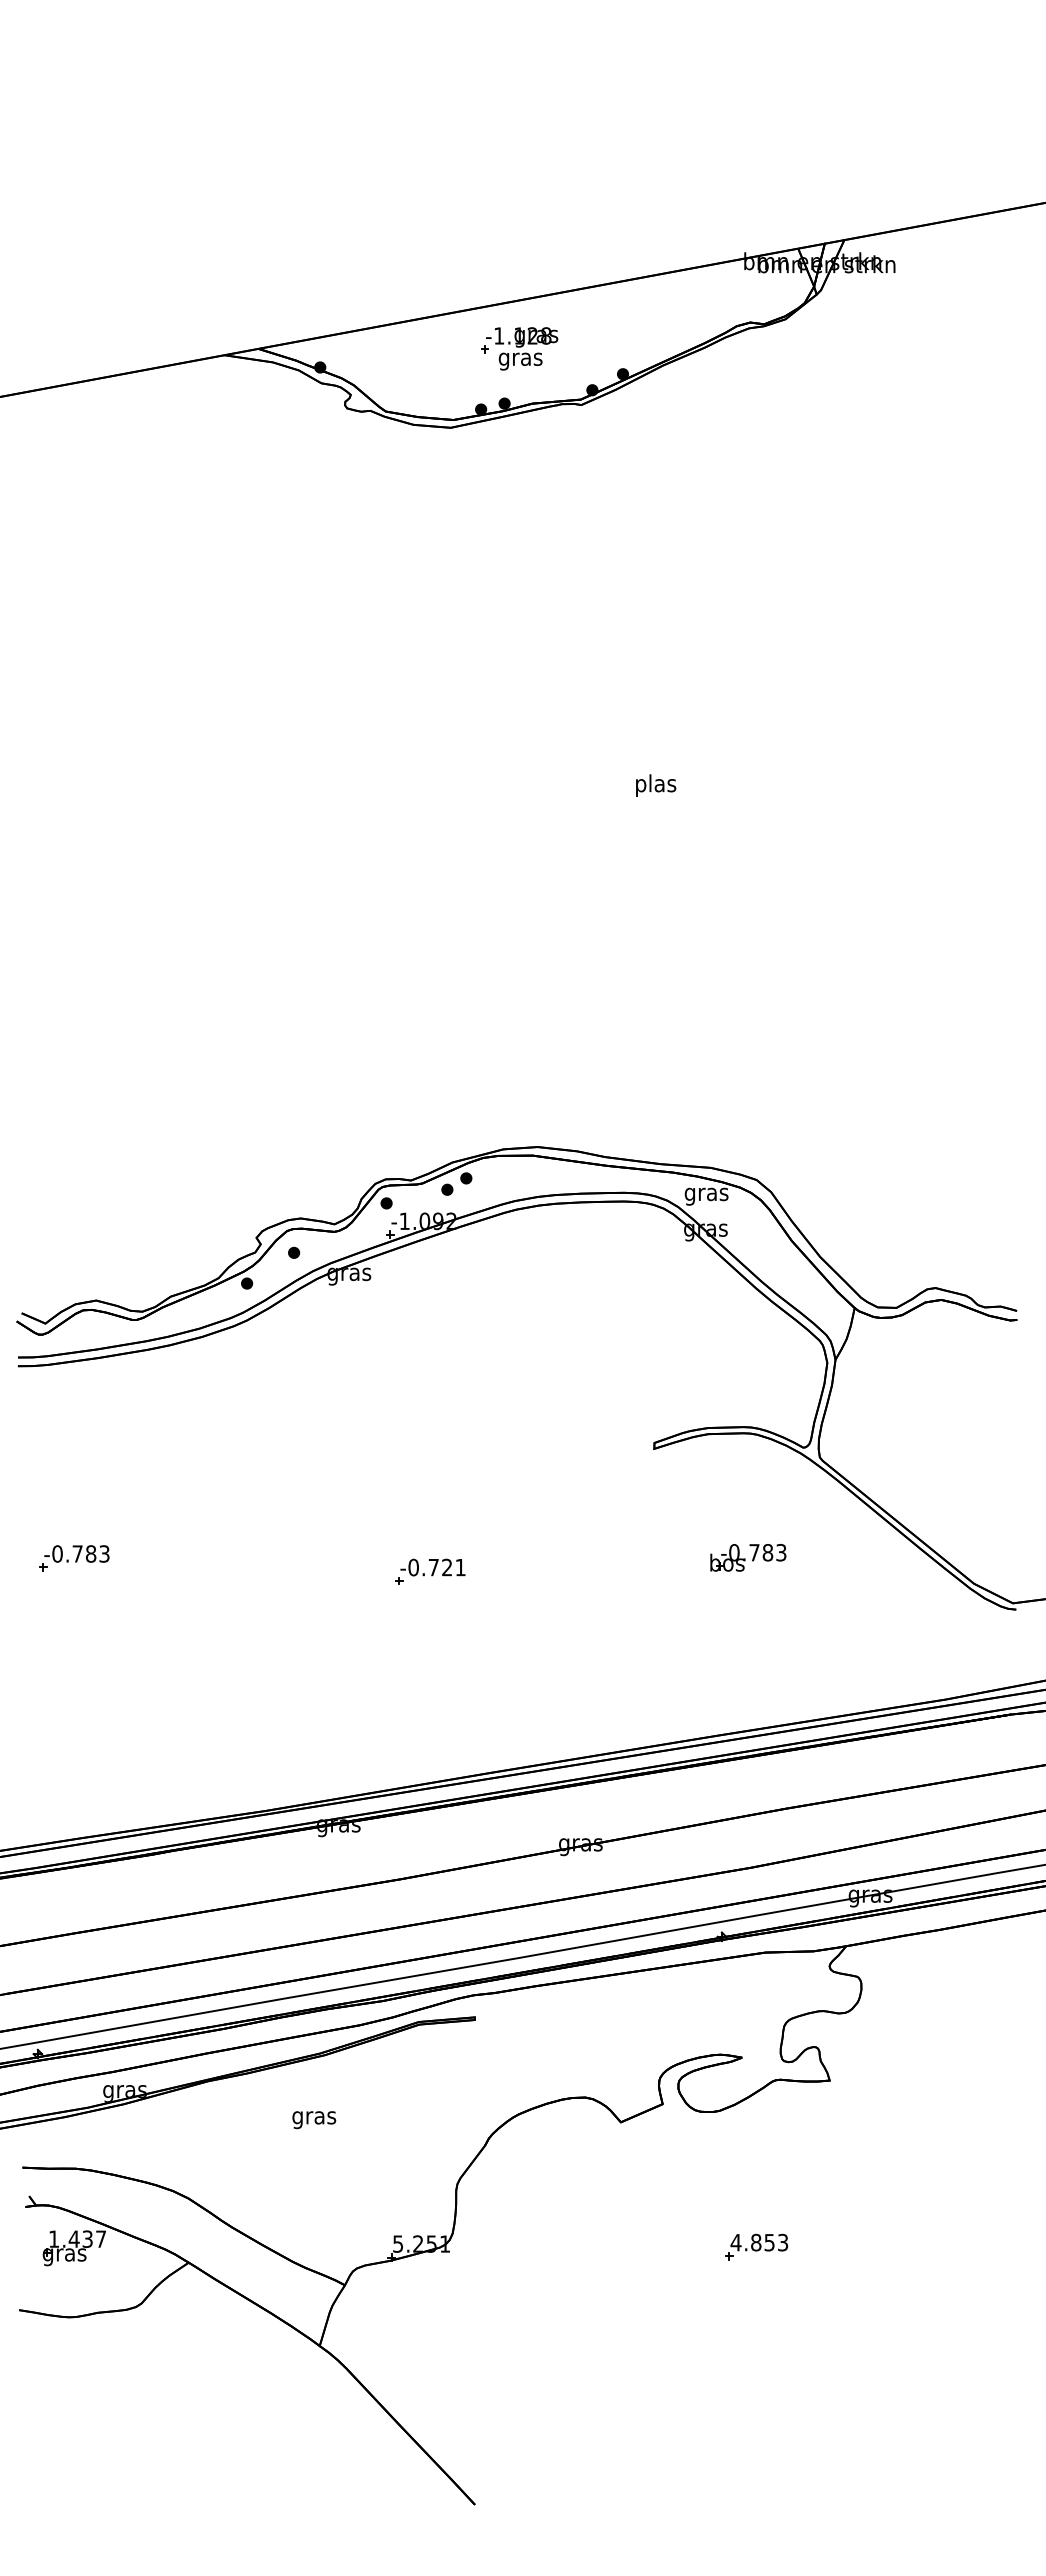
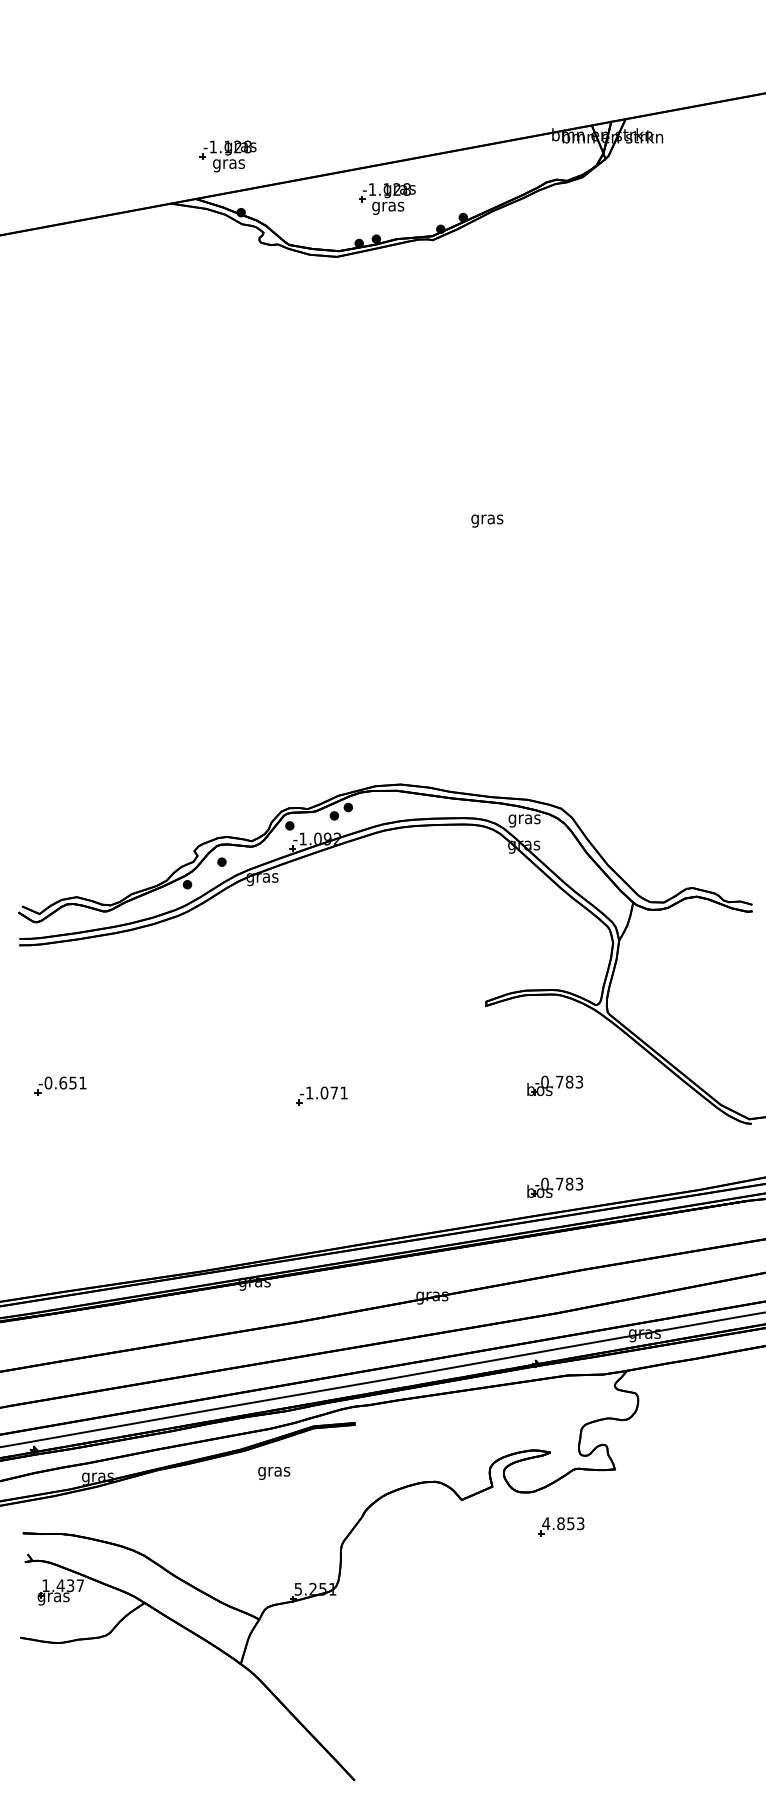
part: (302, 290) -> (228, 156), added
text: (655, 785) -> (487, 519), plas -> gras
text: (90, 1553) -> (72, 1082), -0.783 -> -0.651
text: (430, 1567) -> (322, 1092), -0.721 -> -1.071
part: (748, 1696) -> (555, 1187), added
text: (314, 2120) -> (274, 1473), moved
part: (756, 2246) -> (561, 1526), moved

